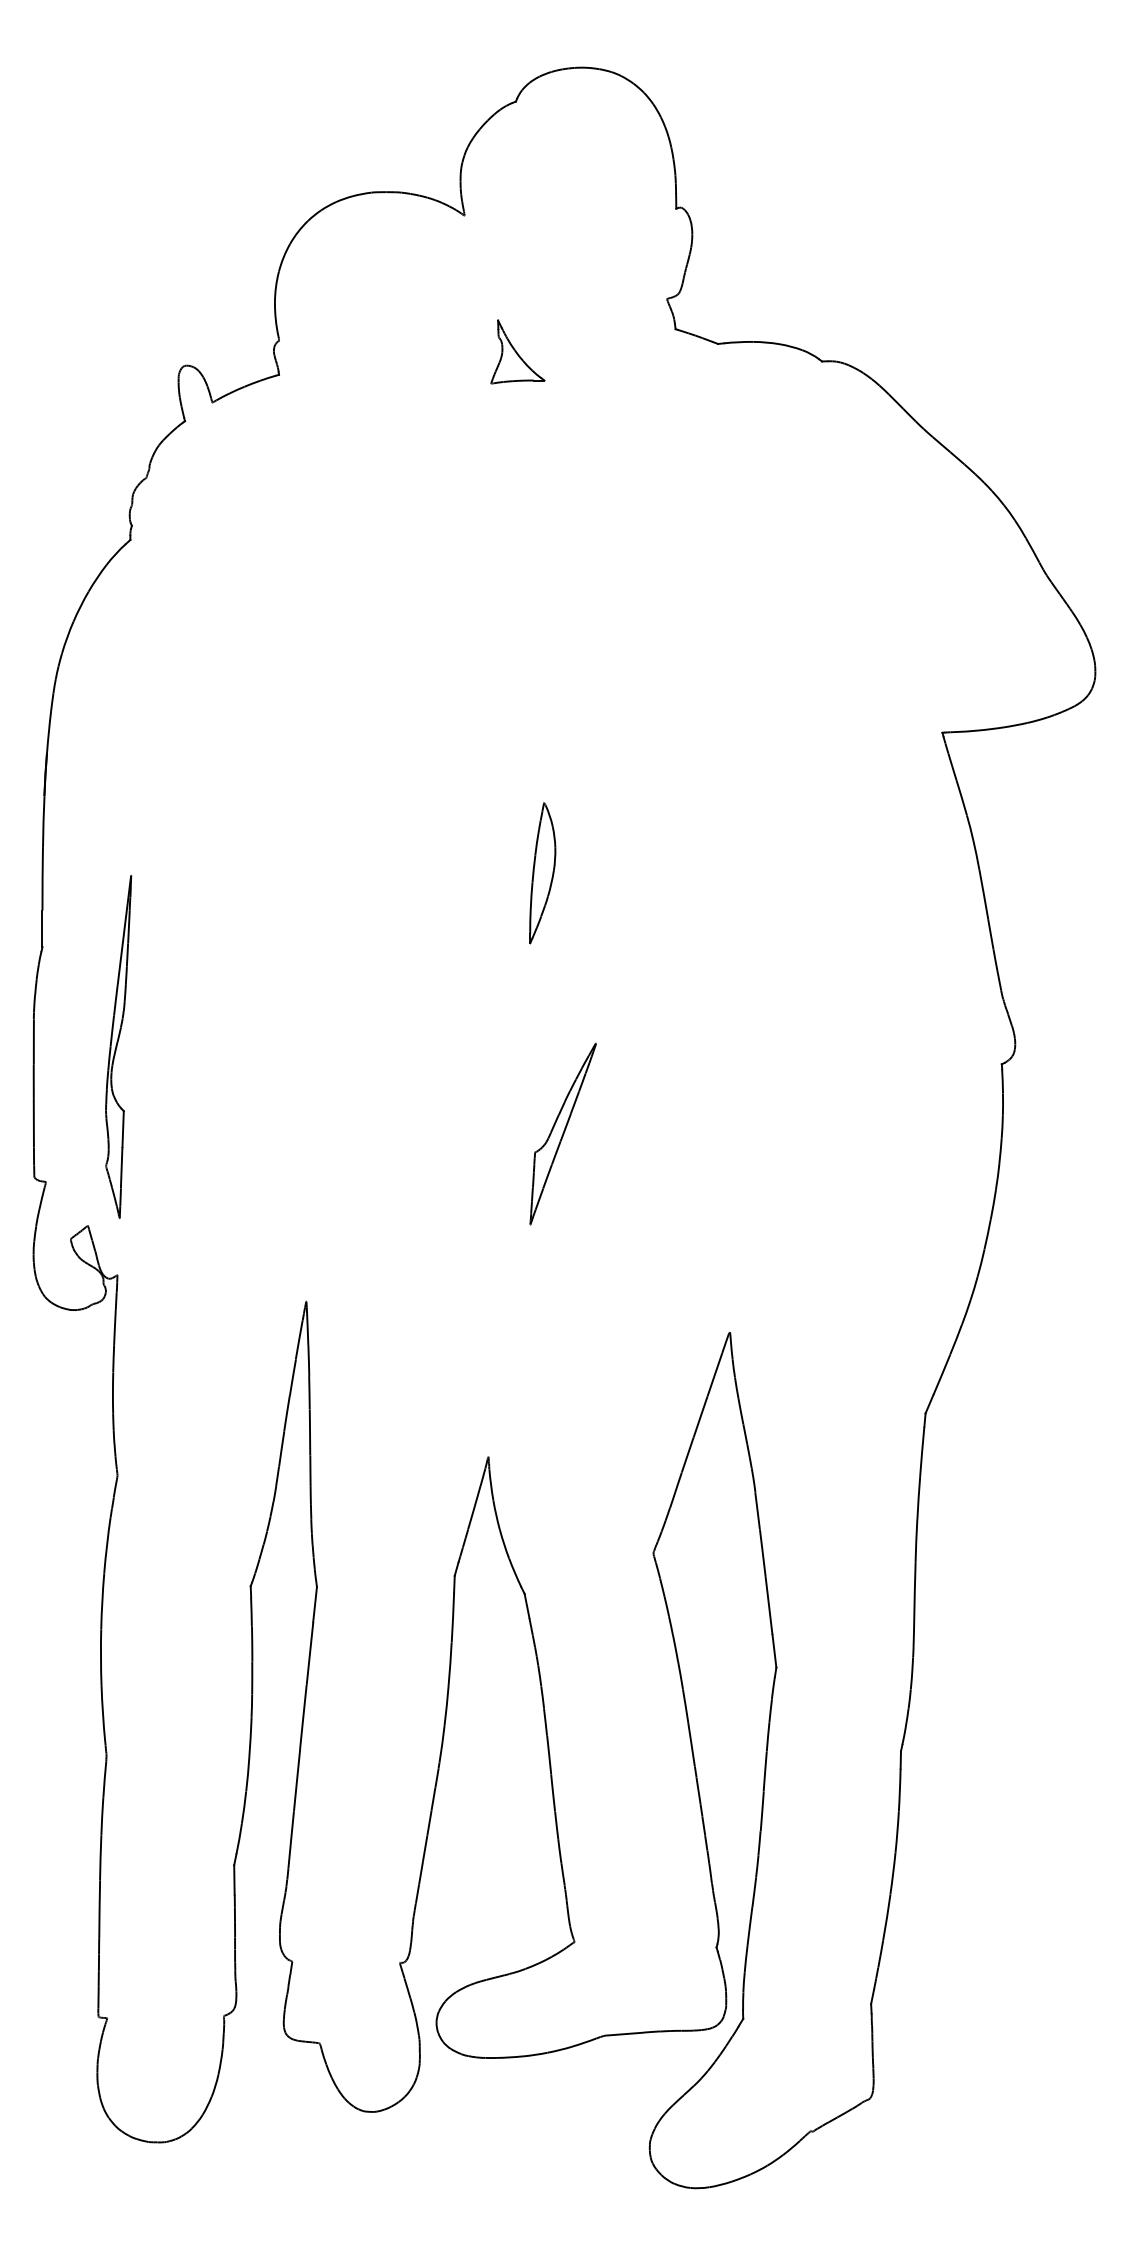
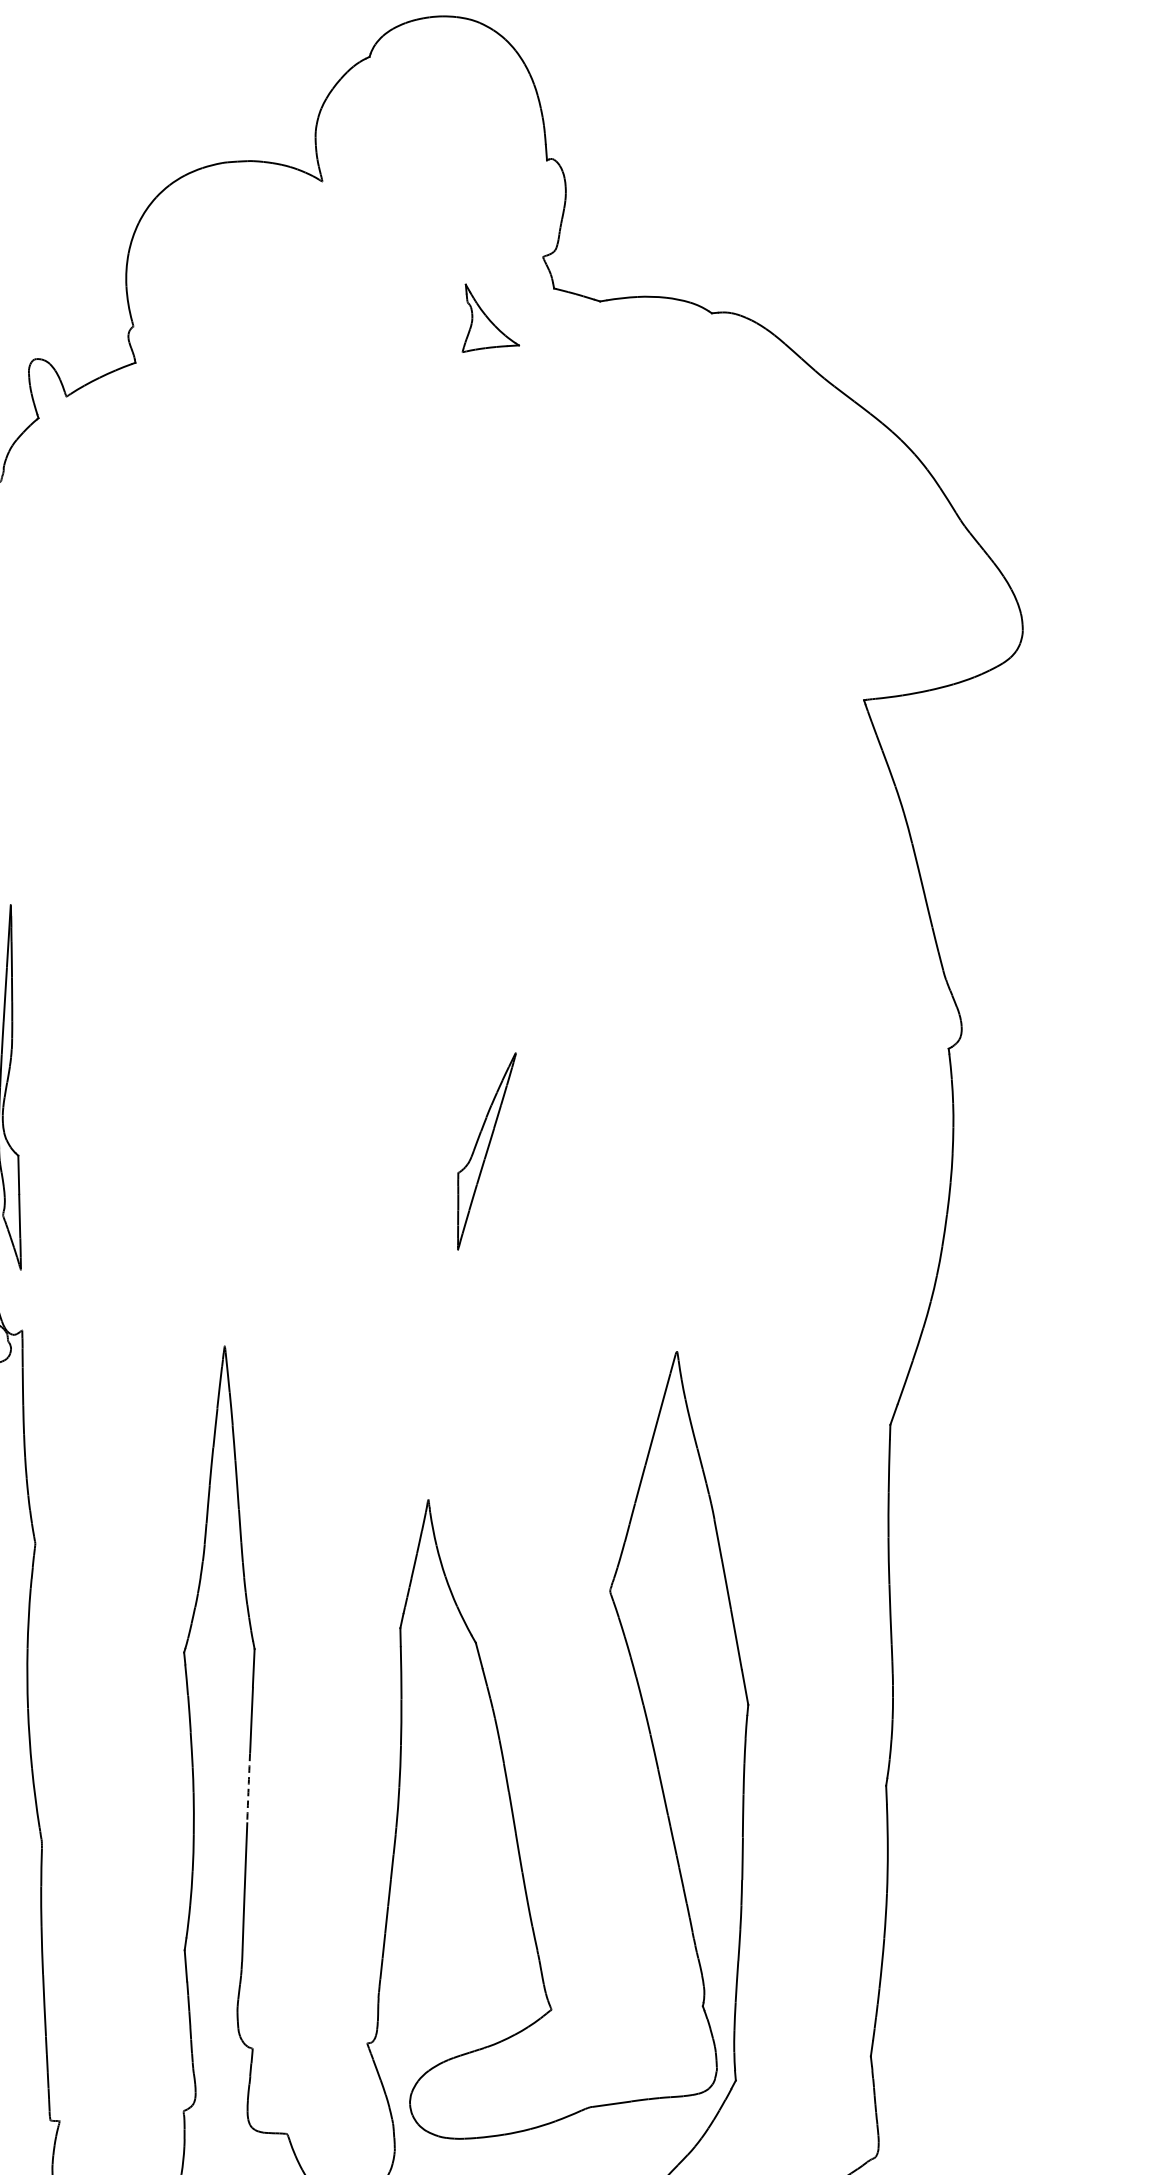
part: (517, 351) -> (488, 316), moved
part: (542, 873) -> (447, 875), removed
arc: (303, 1716) -> (248, 1787), solid -> dashed

